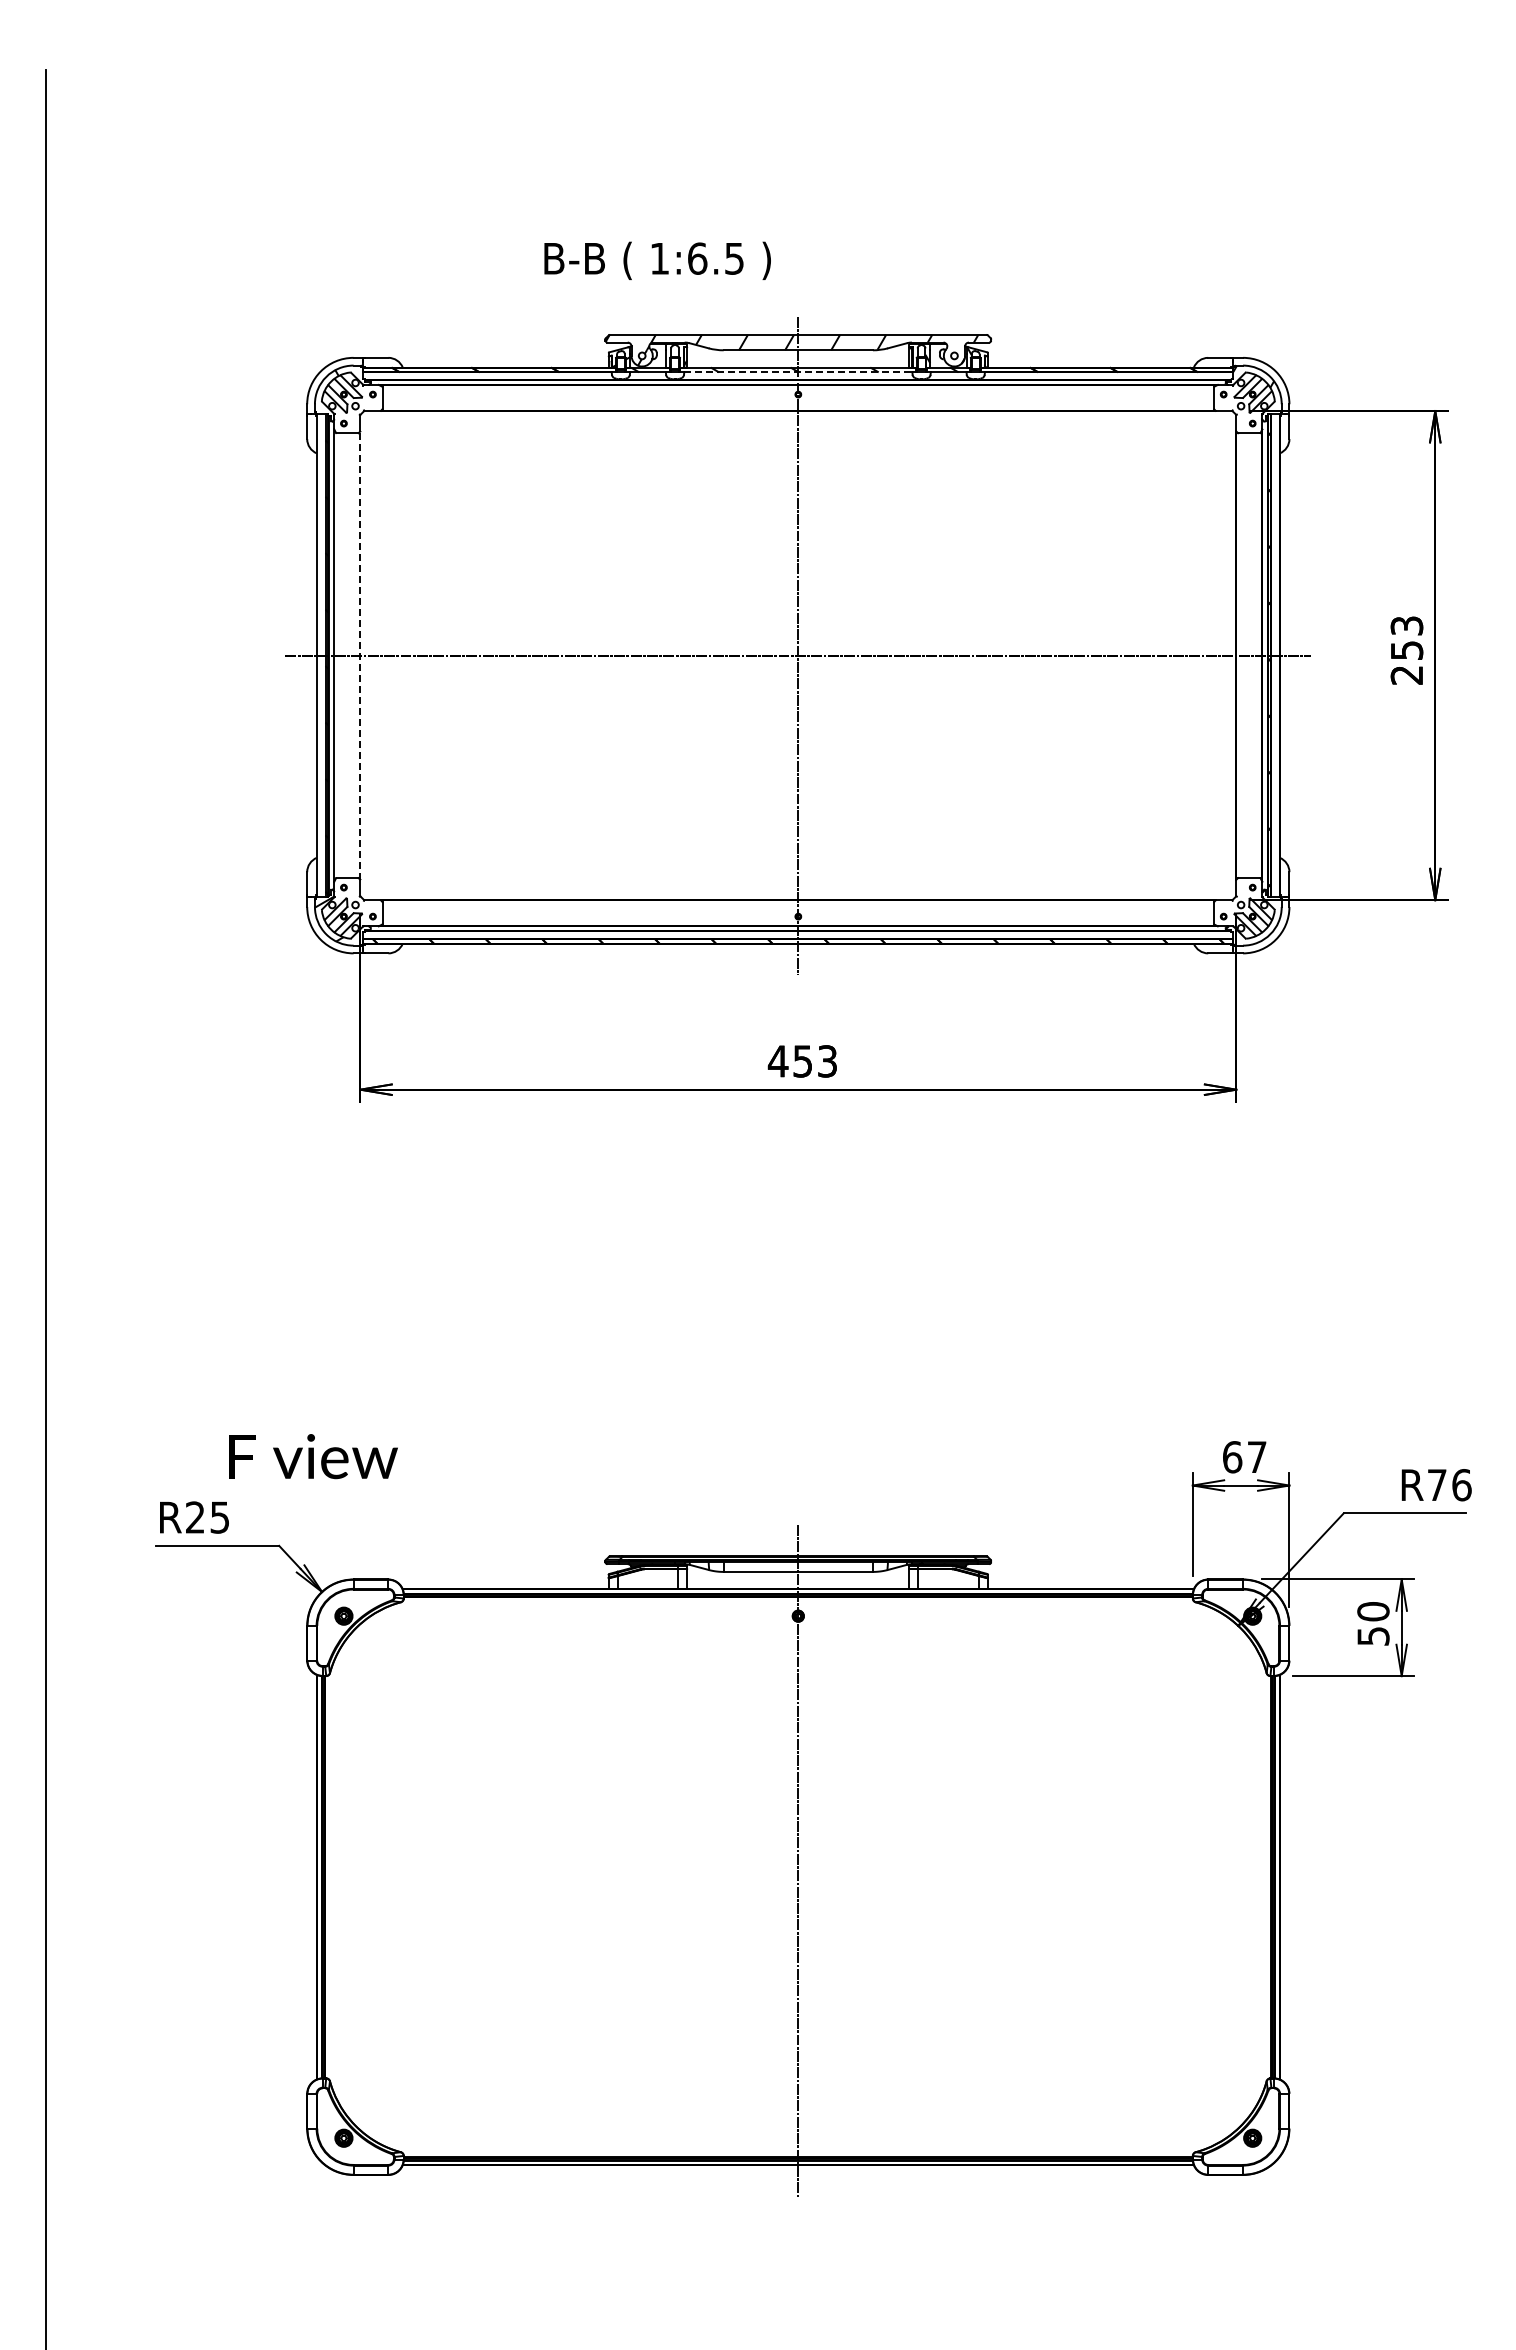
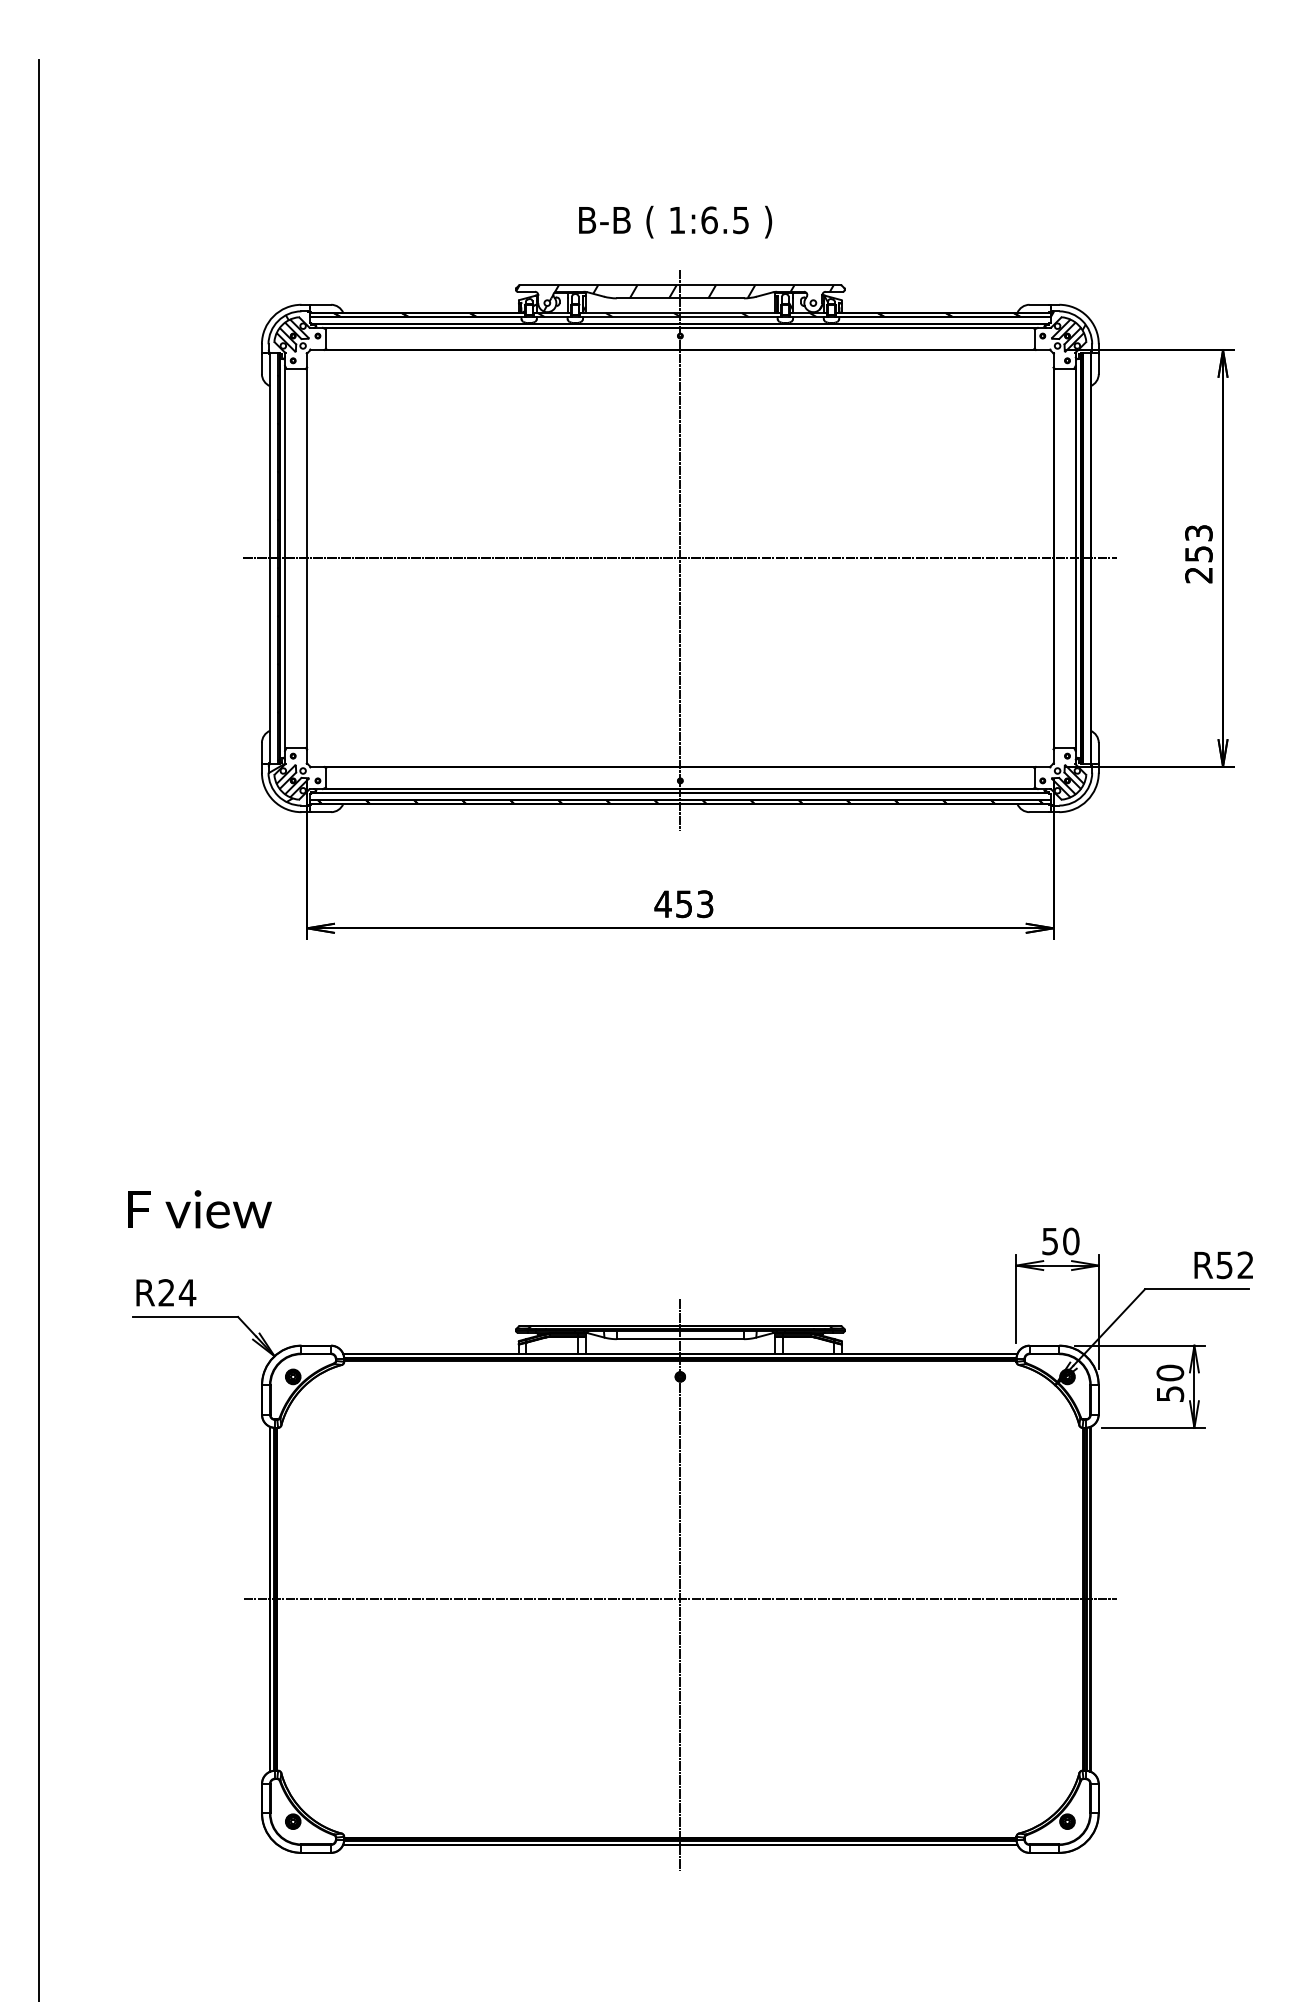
text: (657, 260) -> (675, 221), moved
line: (798, 372) -> (680, 317), dashed -> solid
line: (360, 655) -> (307, 558), dashed -> solid
text: (313, 1456) -> (199, 1209), moved
text: (1244, 1457) -> (1060, 1241), 67 -> 50
text: (1449, 1485) -> (1235, 1265), R76 -> R52
text: (219, 1517) -> (187, 1292), R25 -> R24
line: (798, 1877) -> (680, 1599), added

